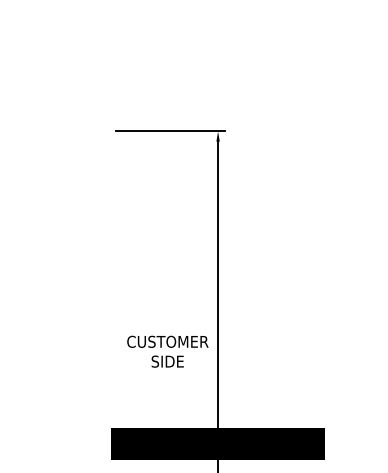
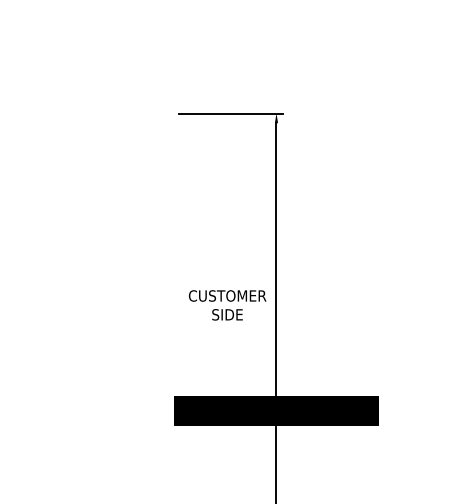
text: (167, 351) -> (227, 305), moved

